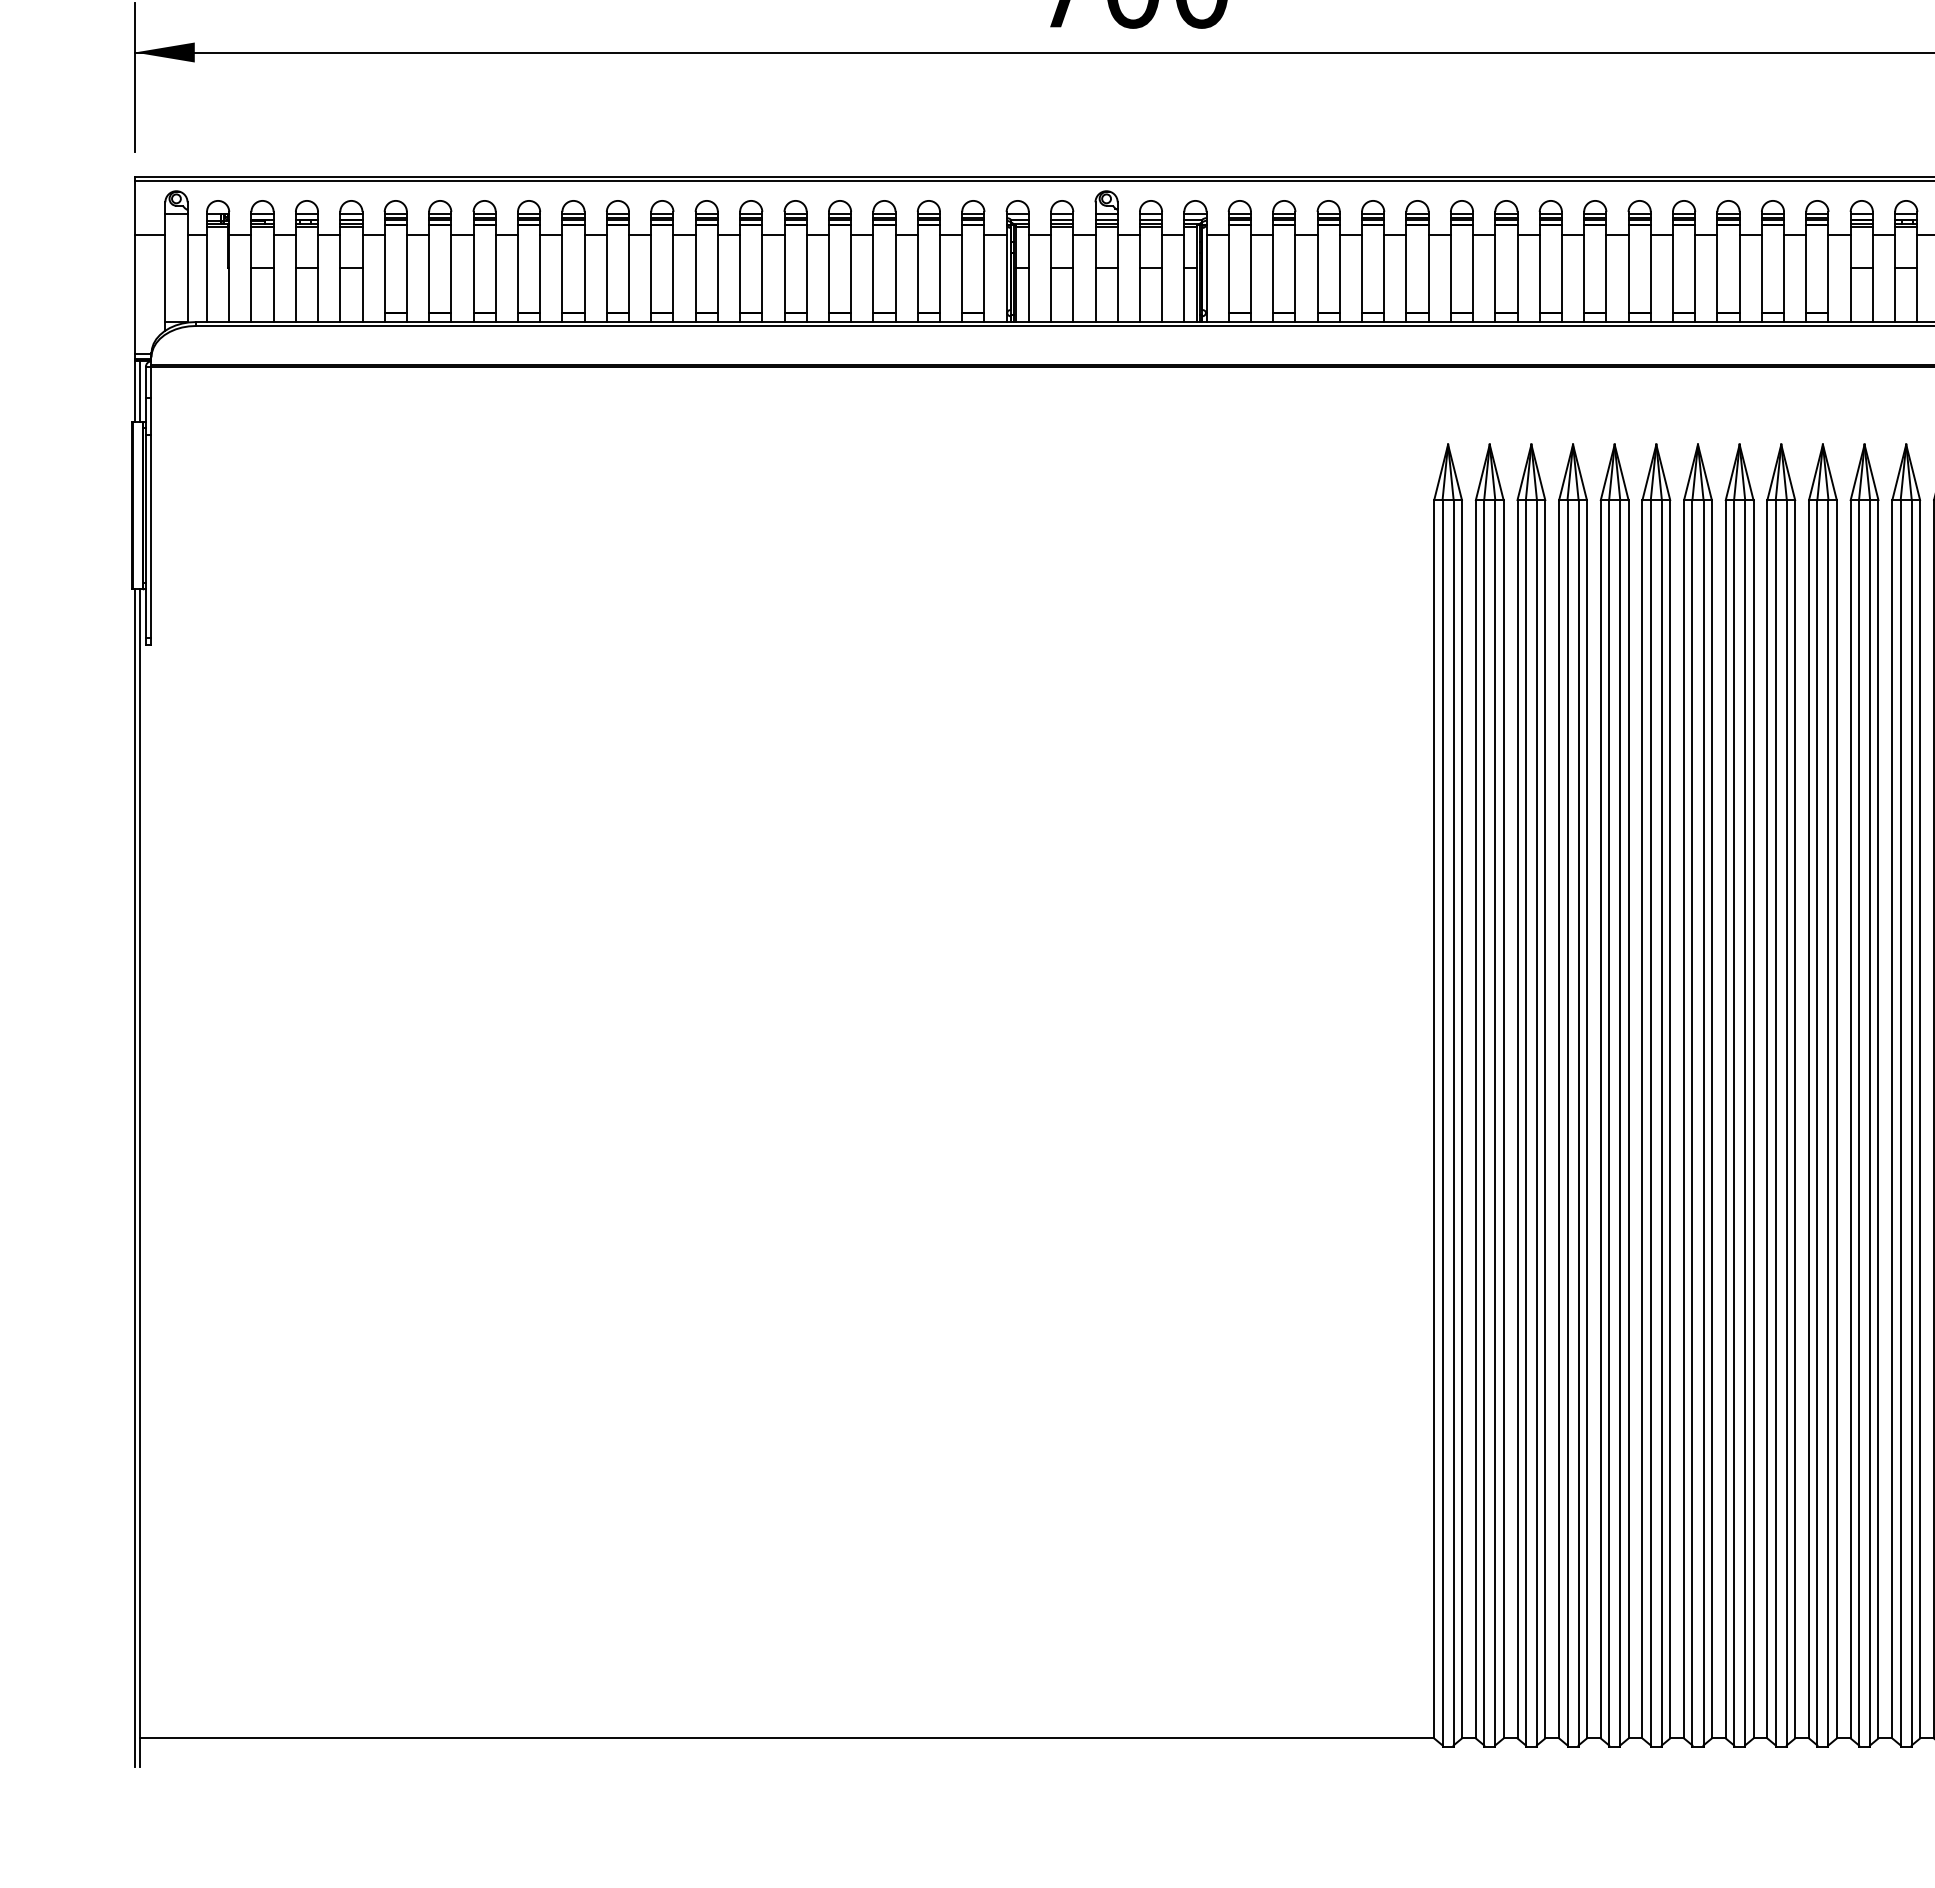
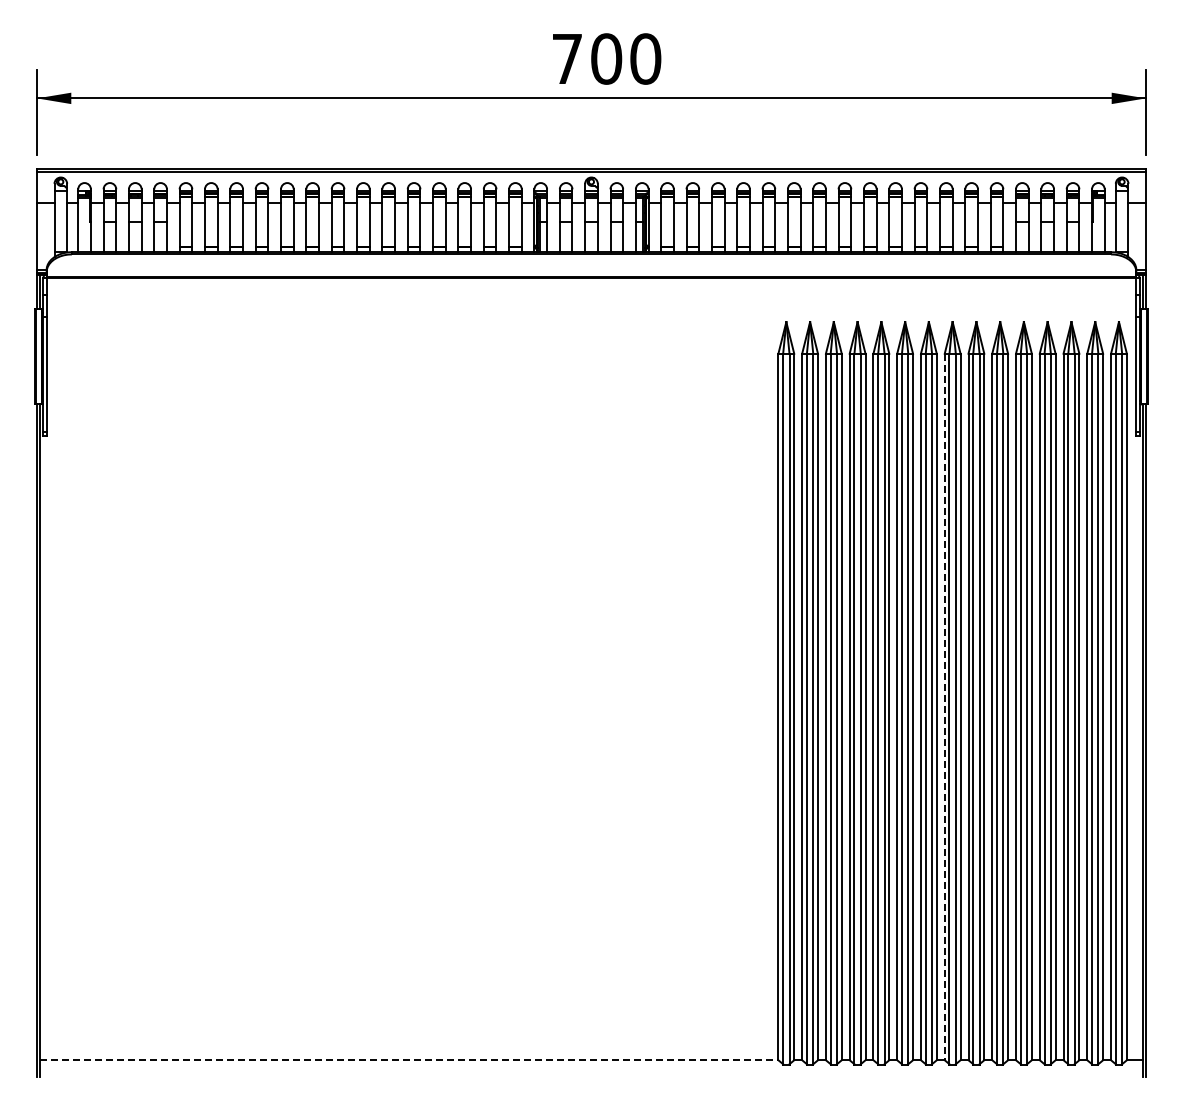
line: (1725, 1120) -> (944, 707), solid -> dashed
line: (787, 1738) -> (409, 1060), solid -> dashed

